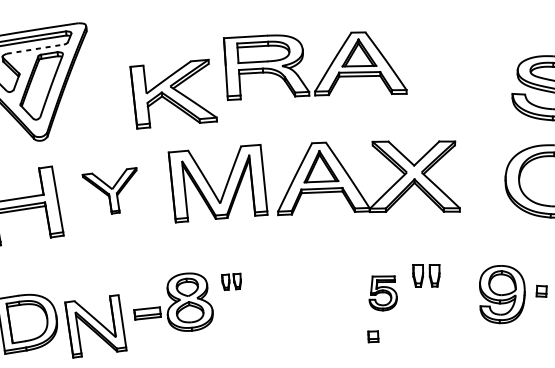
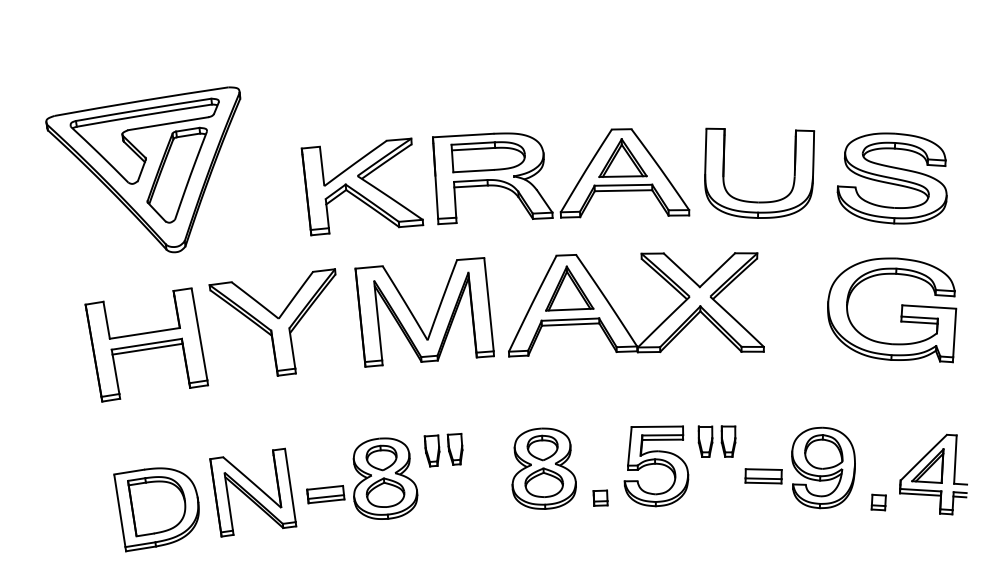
line: (35, 49) -> (168, 123), dashed -> solid
part: (326, 71) -> (576, 183), moved
part: (456, 104) -> (759, 201), added
part: (109, 190) -> (272, 322), size x1.67
part: (231, 282) -> (443, 450), size x1.43
part: (541, 291) -> (878, 502), moved
part: (383, 293) -> (656, 466), size x1.67
part: (302, 294) -> (543, 468), added
part: (459, 300) -> (763, 476), added
part: (96, 326) -> (253, 492), moved
part: (373, 336) -> (600, 497), moved

